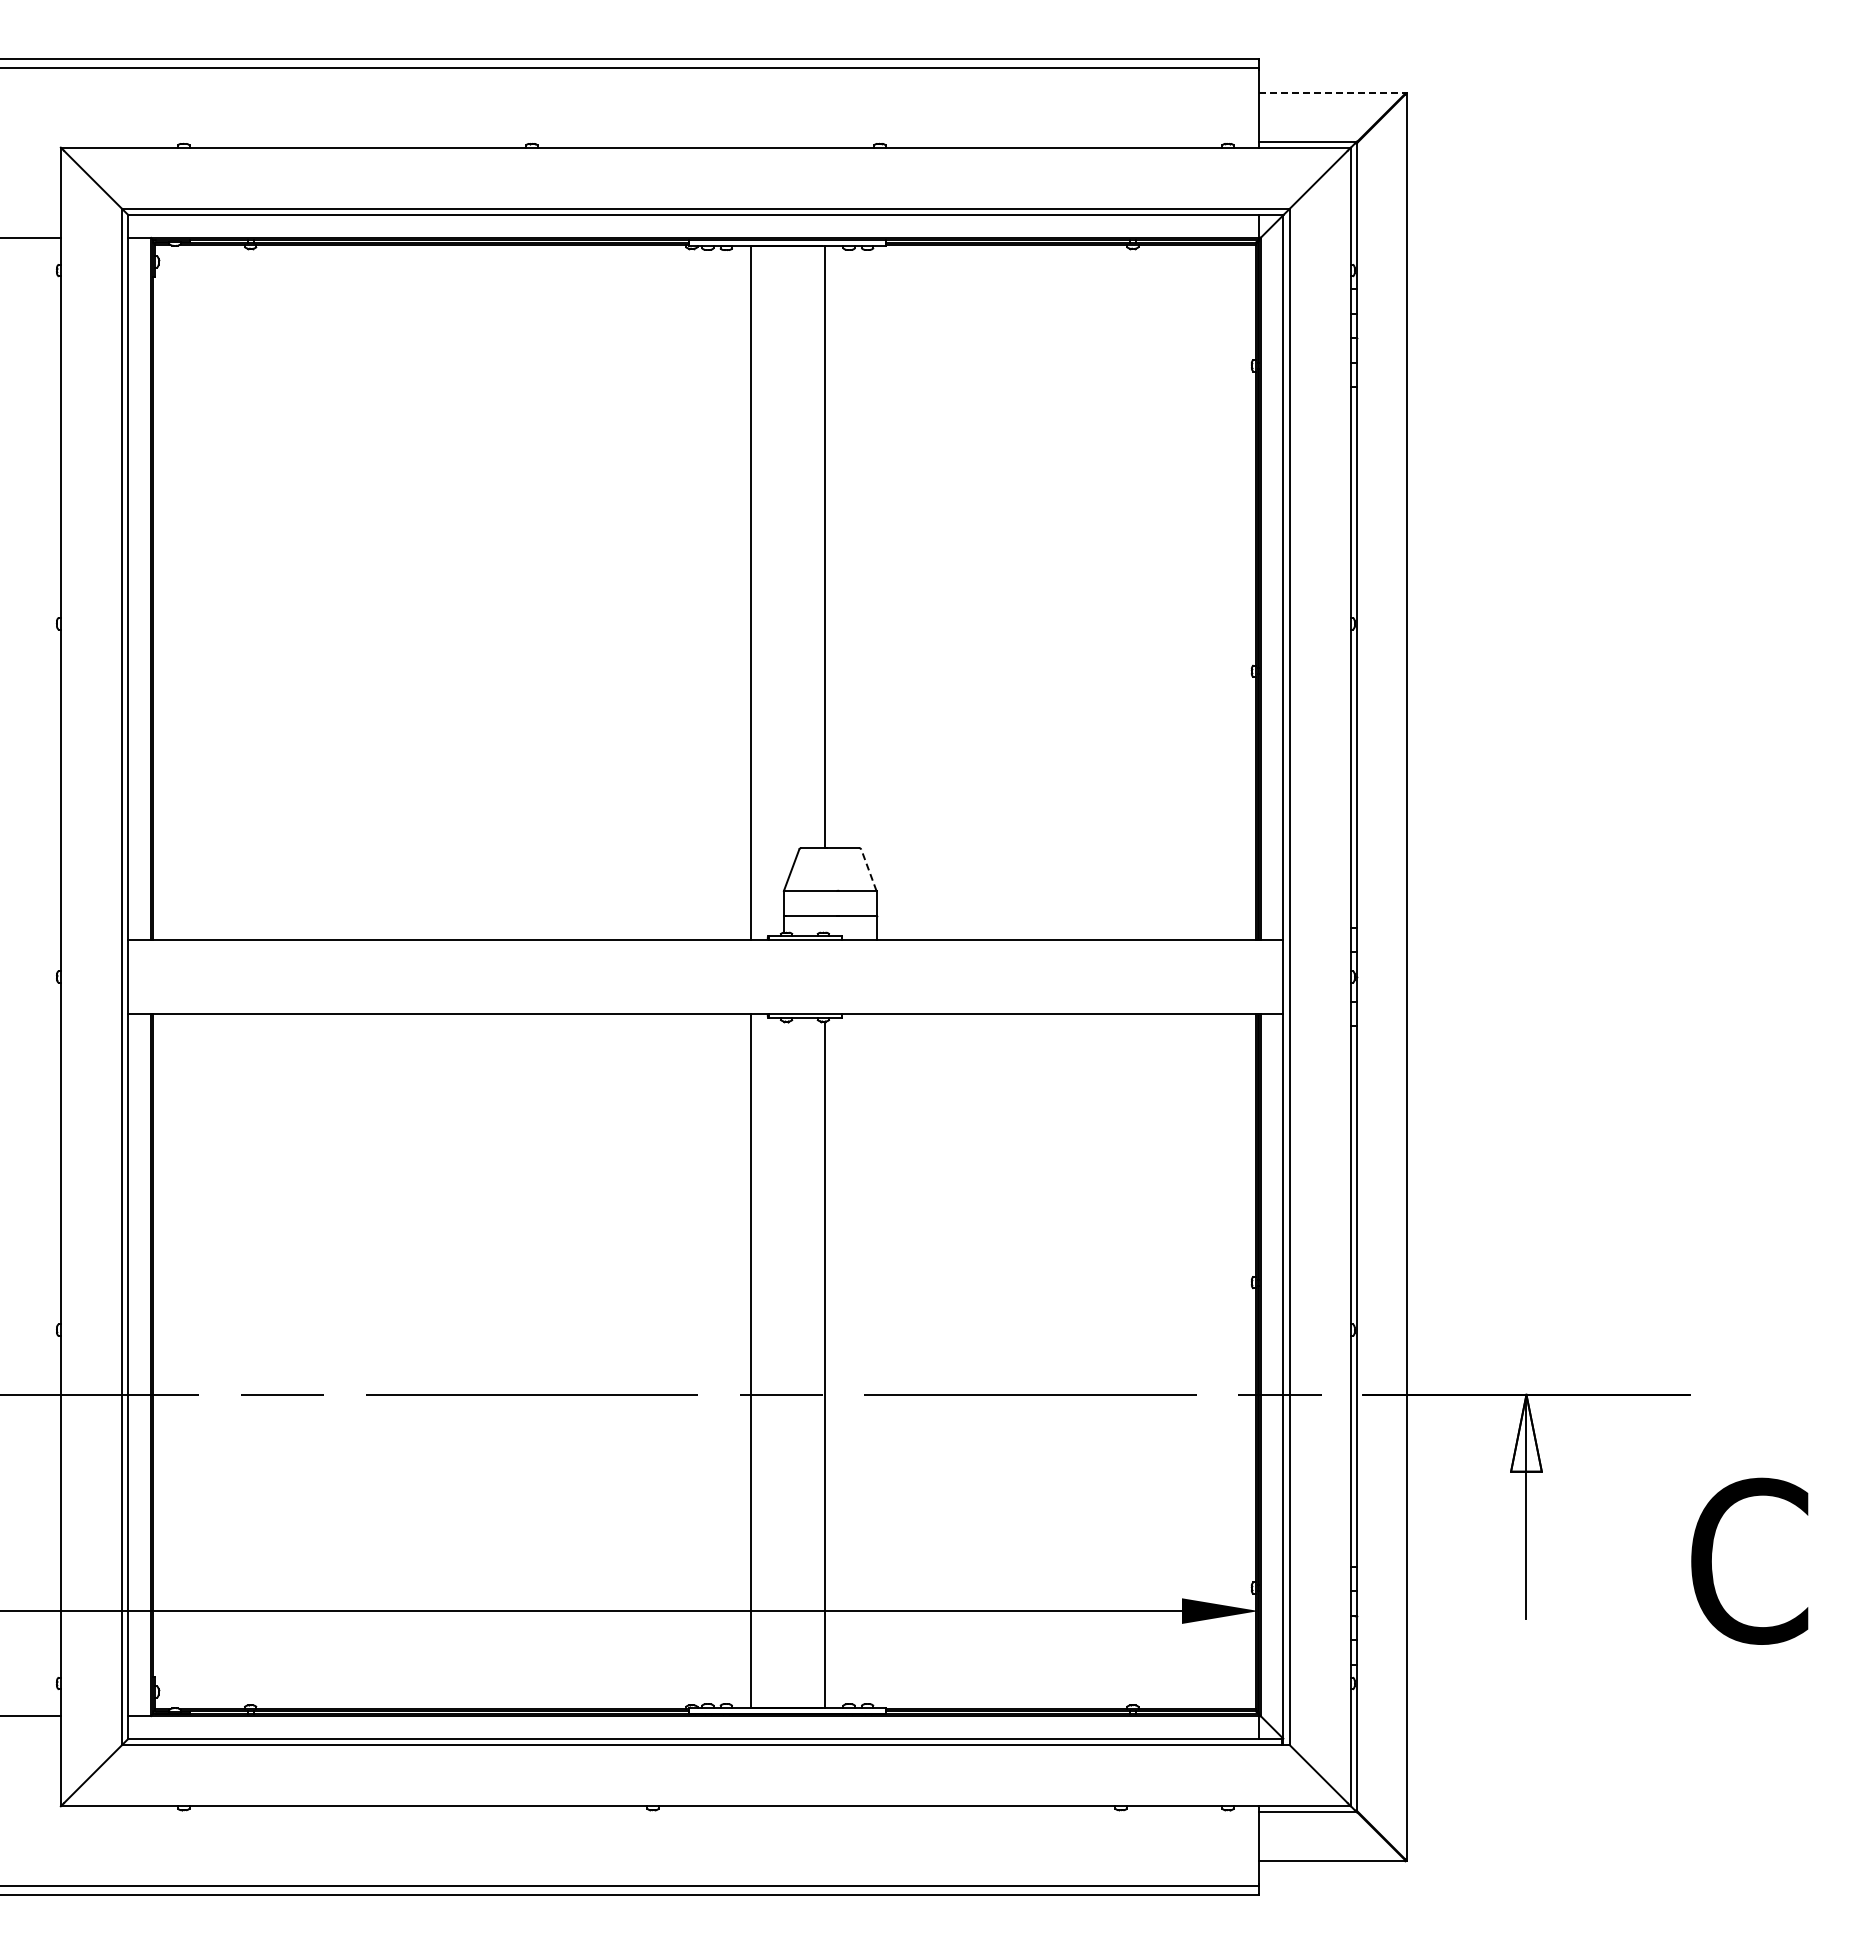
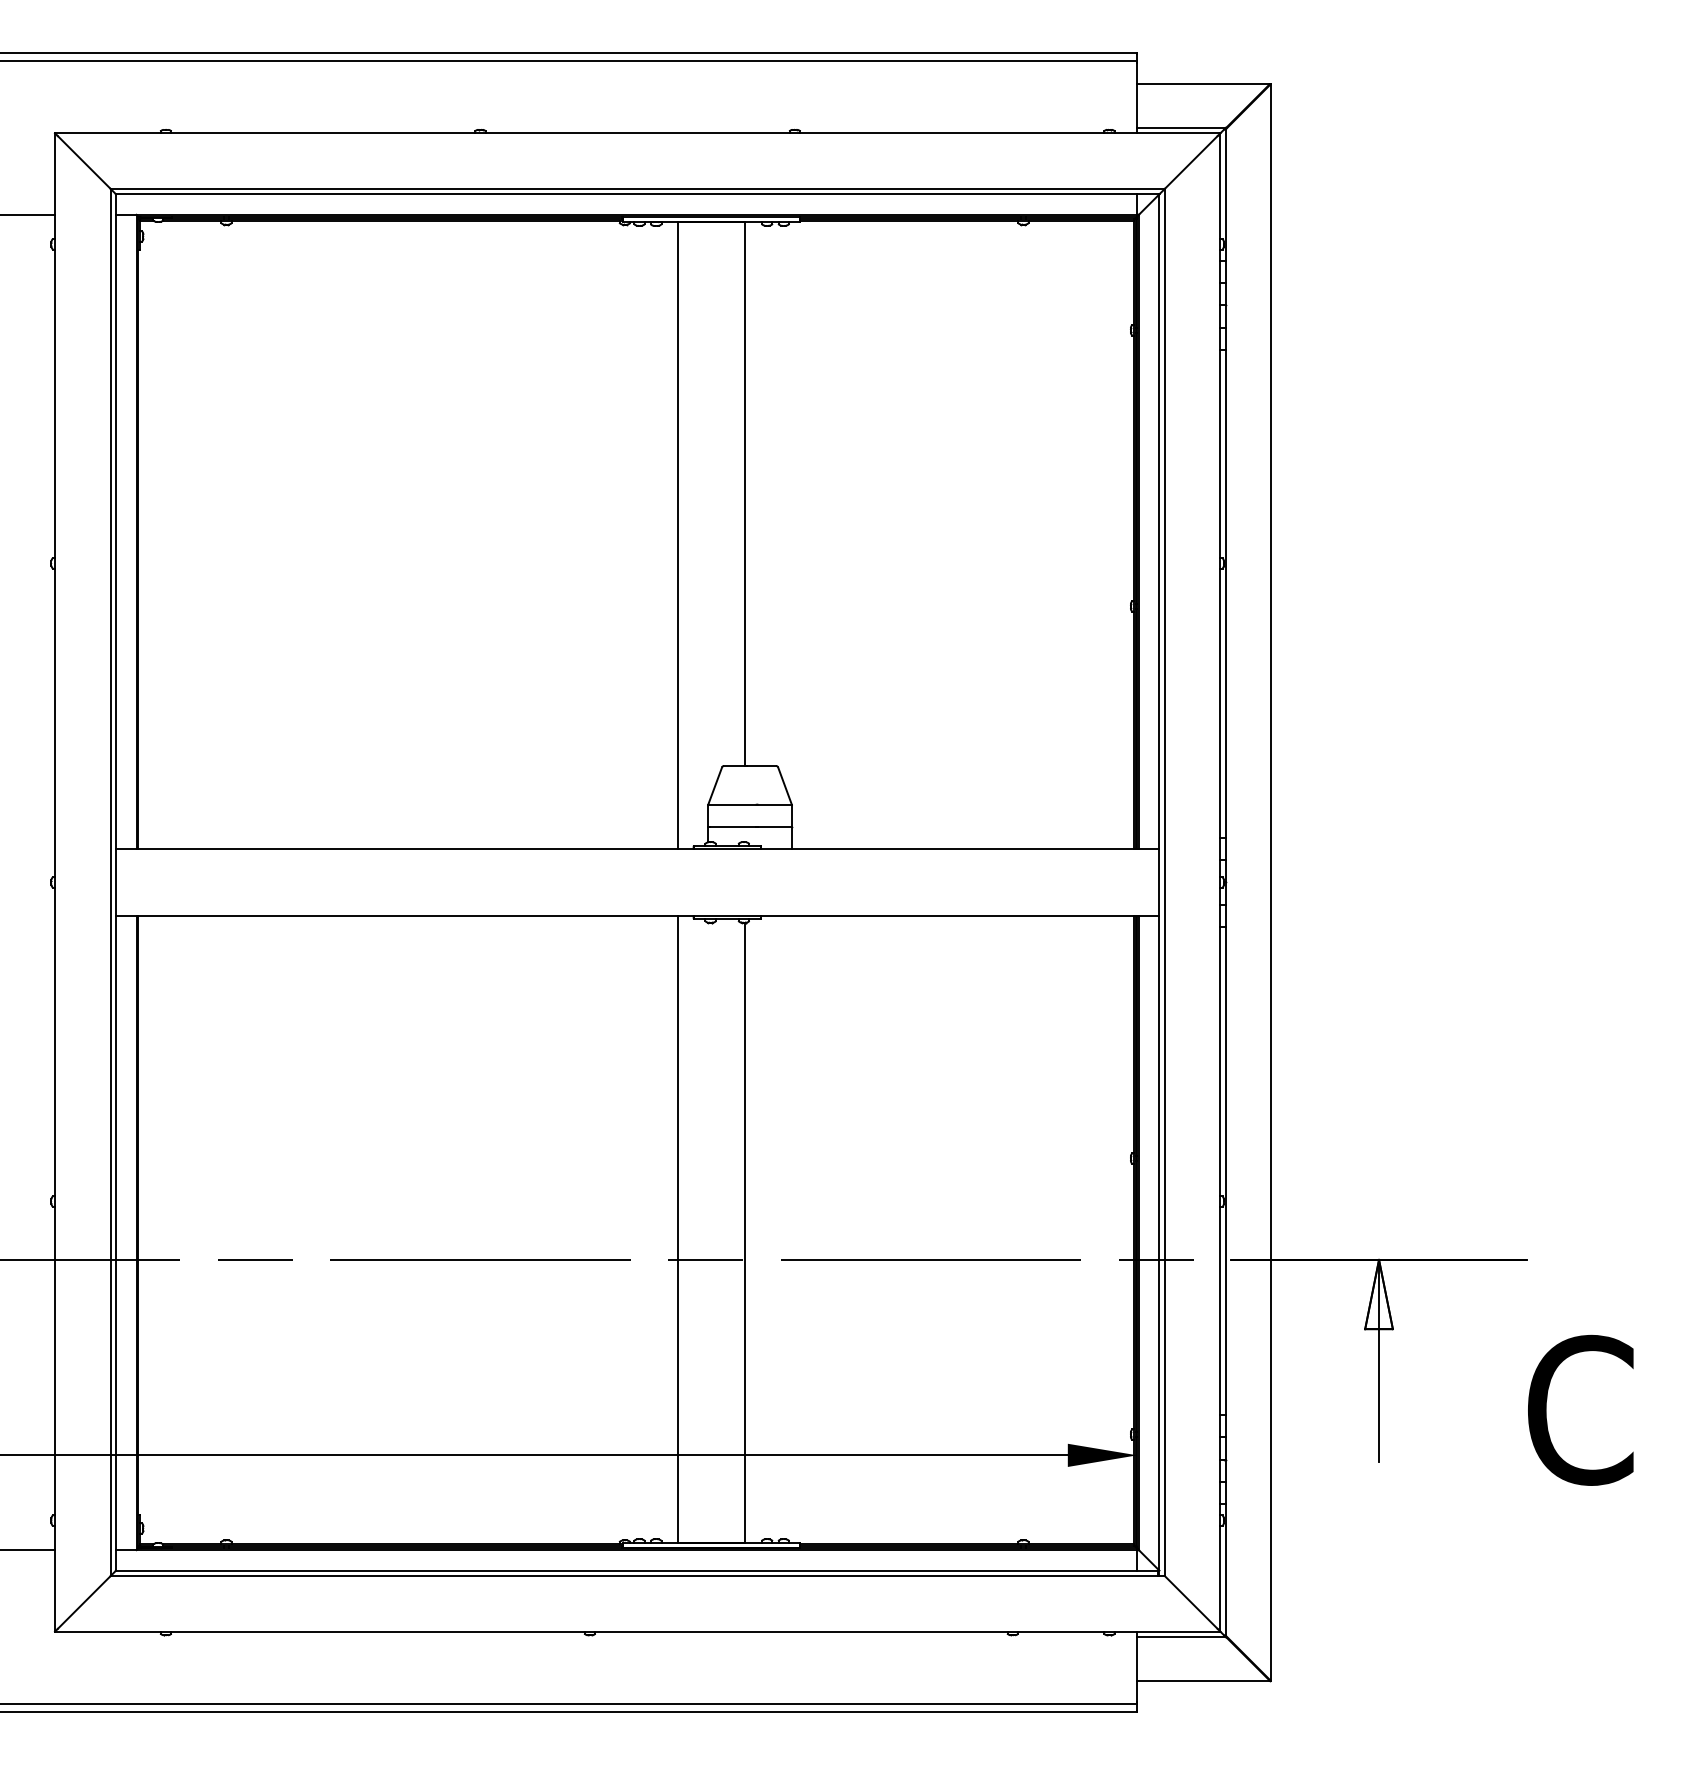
line: (1332, 93) -> (1203, 84), dashed -> solid
line: (868, 869) -> (784, 785), dashed -> solid

